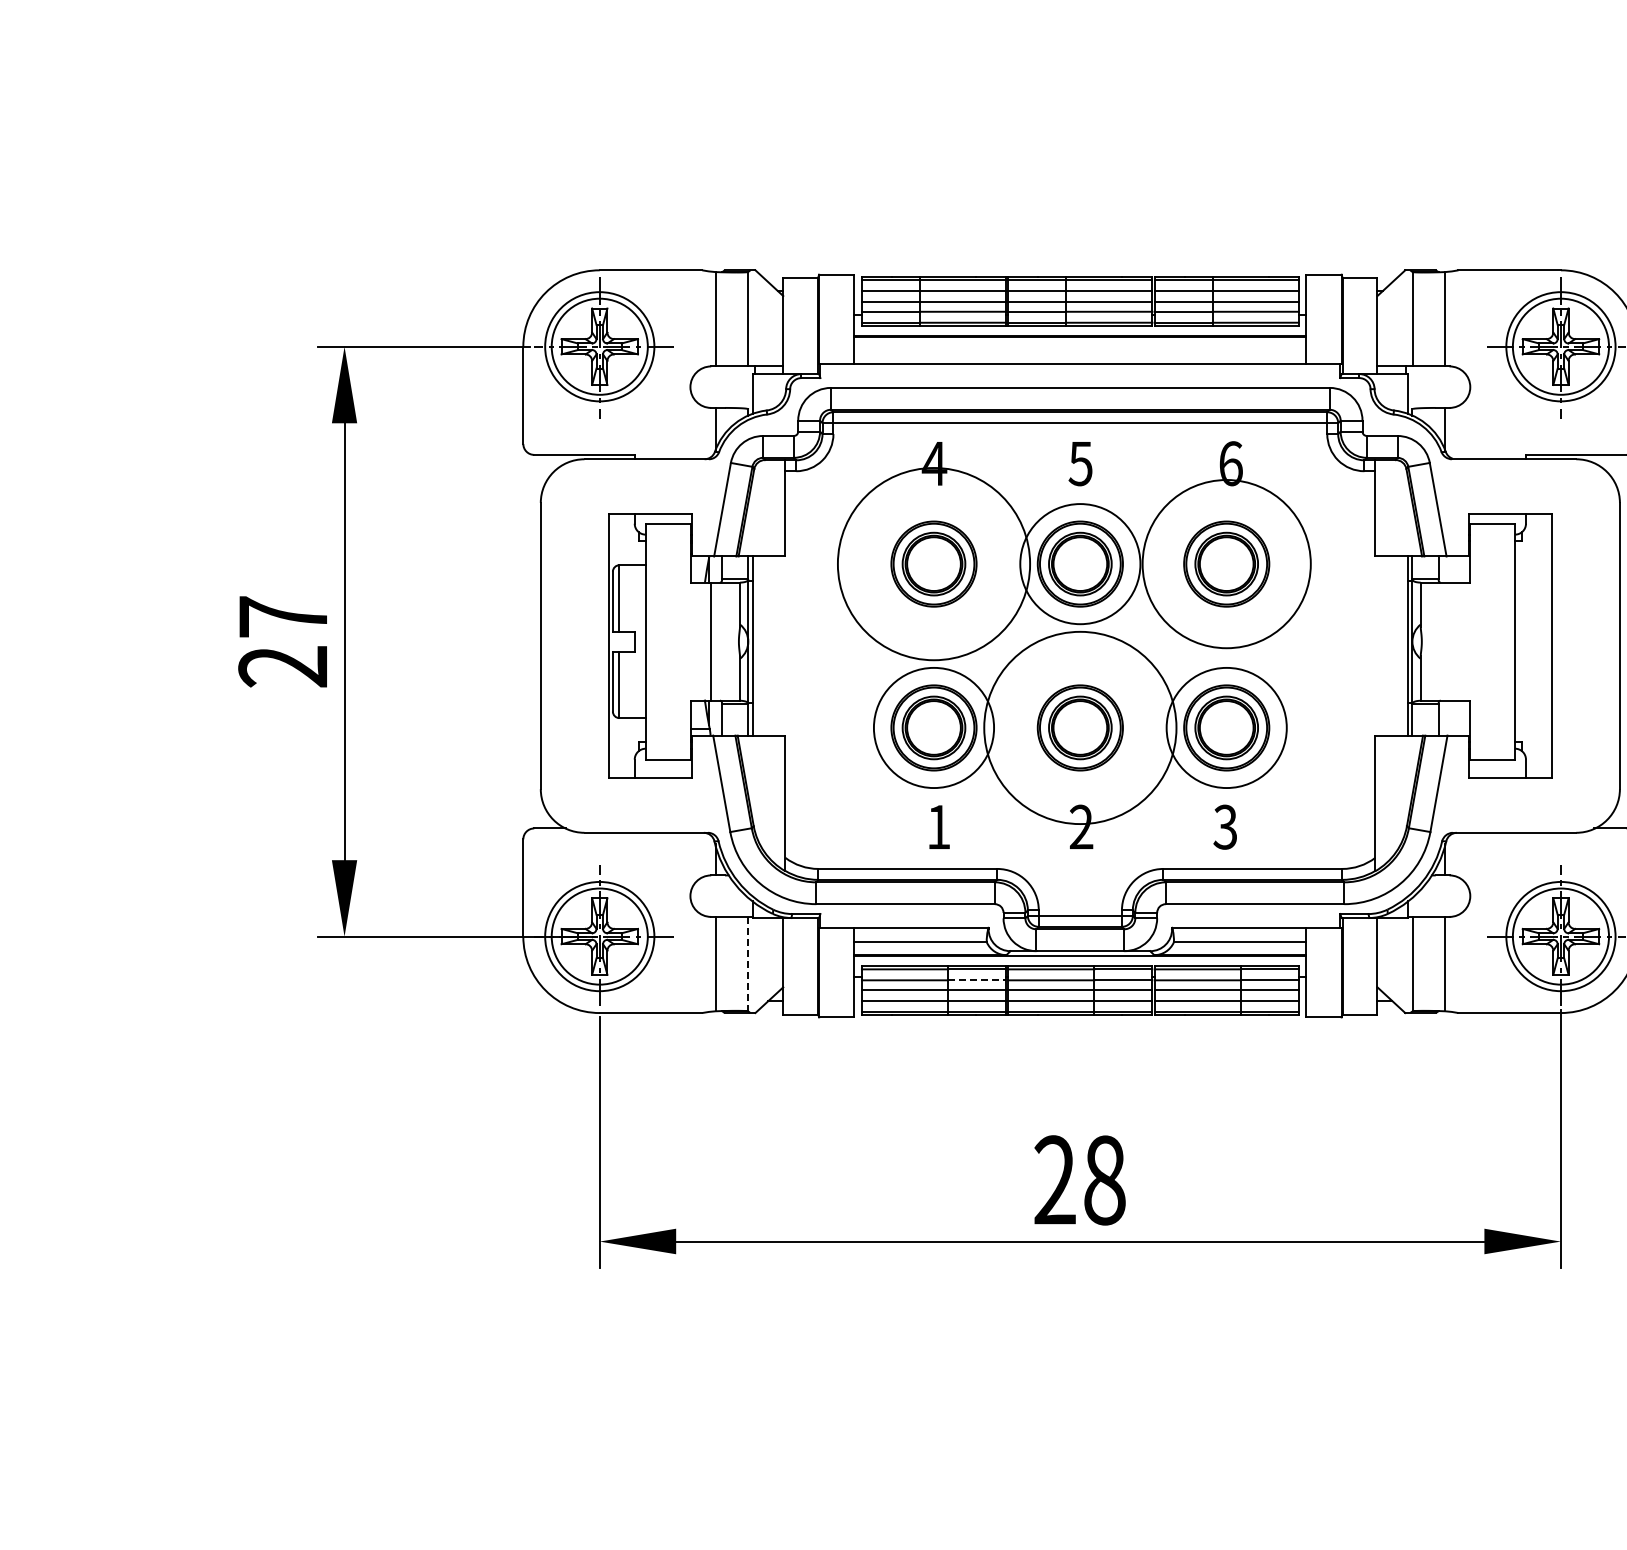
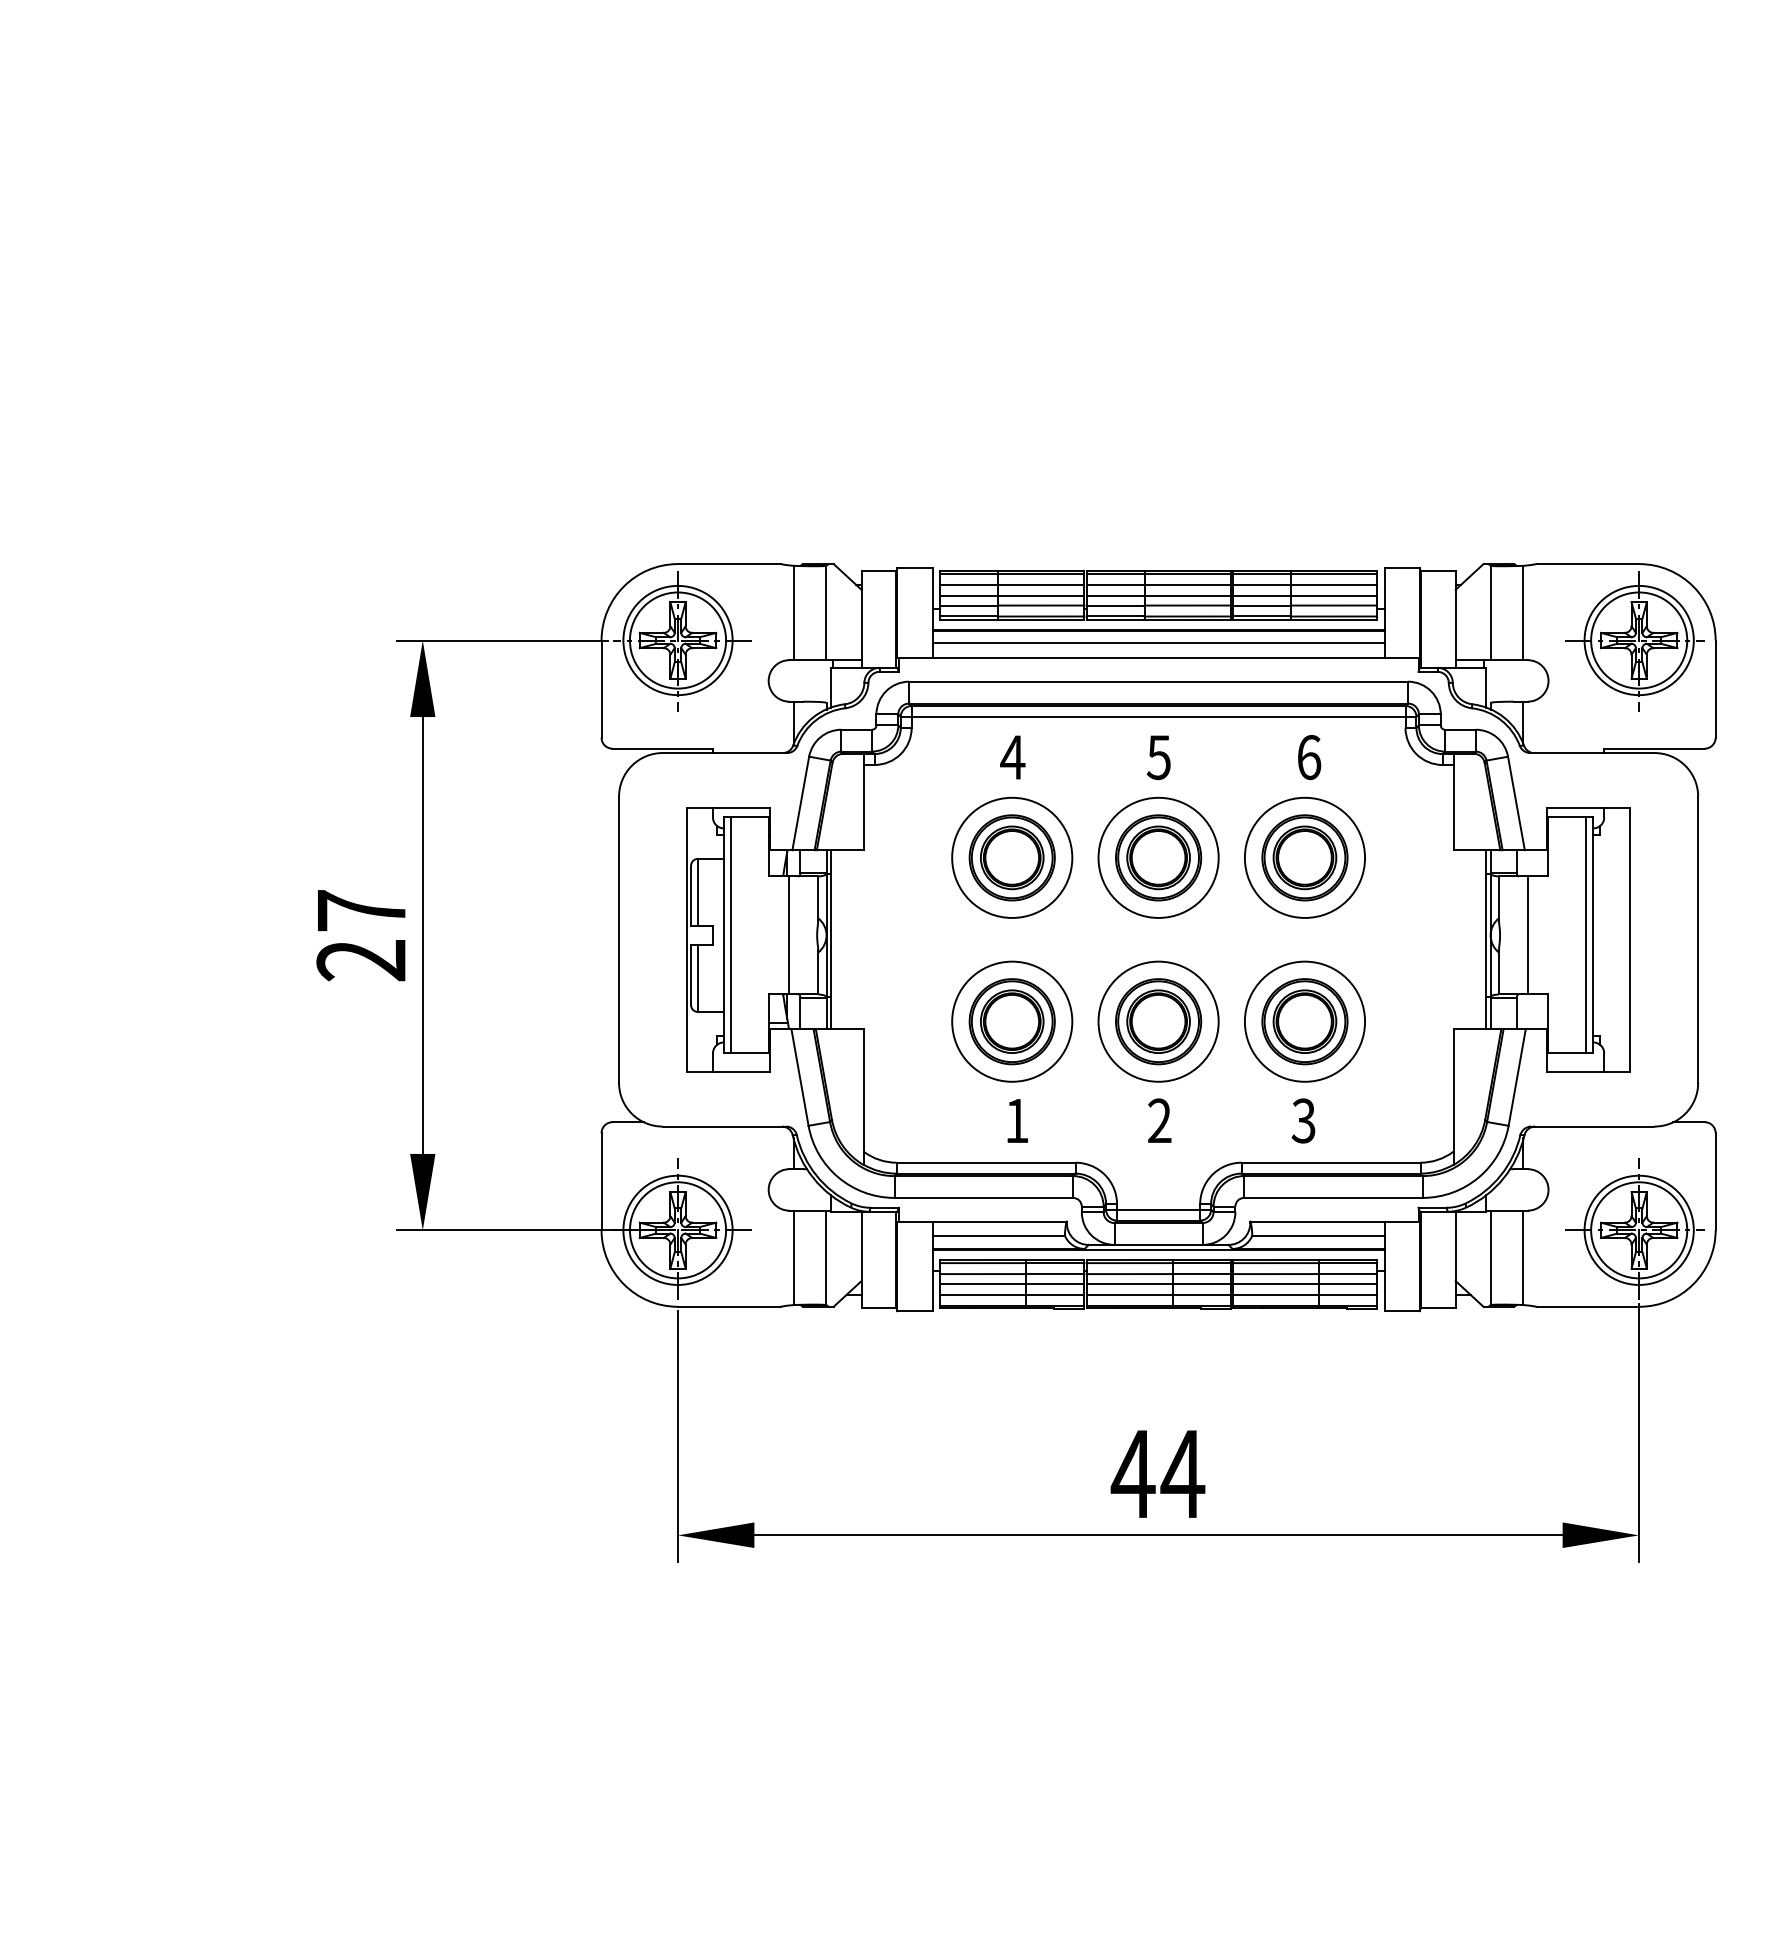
line: (1080, 349) -> (1158, 643), added
circle: (934, 563) -> (1012, 857), size x0.62
circle: (1226, 563) -> (1304, 857), size x0.71
line: (653, 641) -> (731, 935), added
line: (1450, 641) -> (1528, 935), added
line: (1508, 641) -> (1586, 935), added
circle: (1080, 727) -> (1158, 1021), size x0.62
line: (747, 964) -> (825, 1258), dashed -> solid
line: (977, 980) -> (1055, 1274), dashed -> solid
text: (1079, 1180) -> (1157, 1474), 28 -> 44

